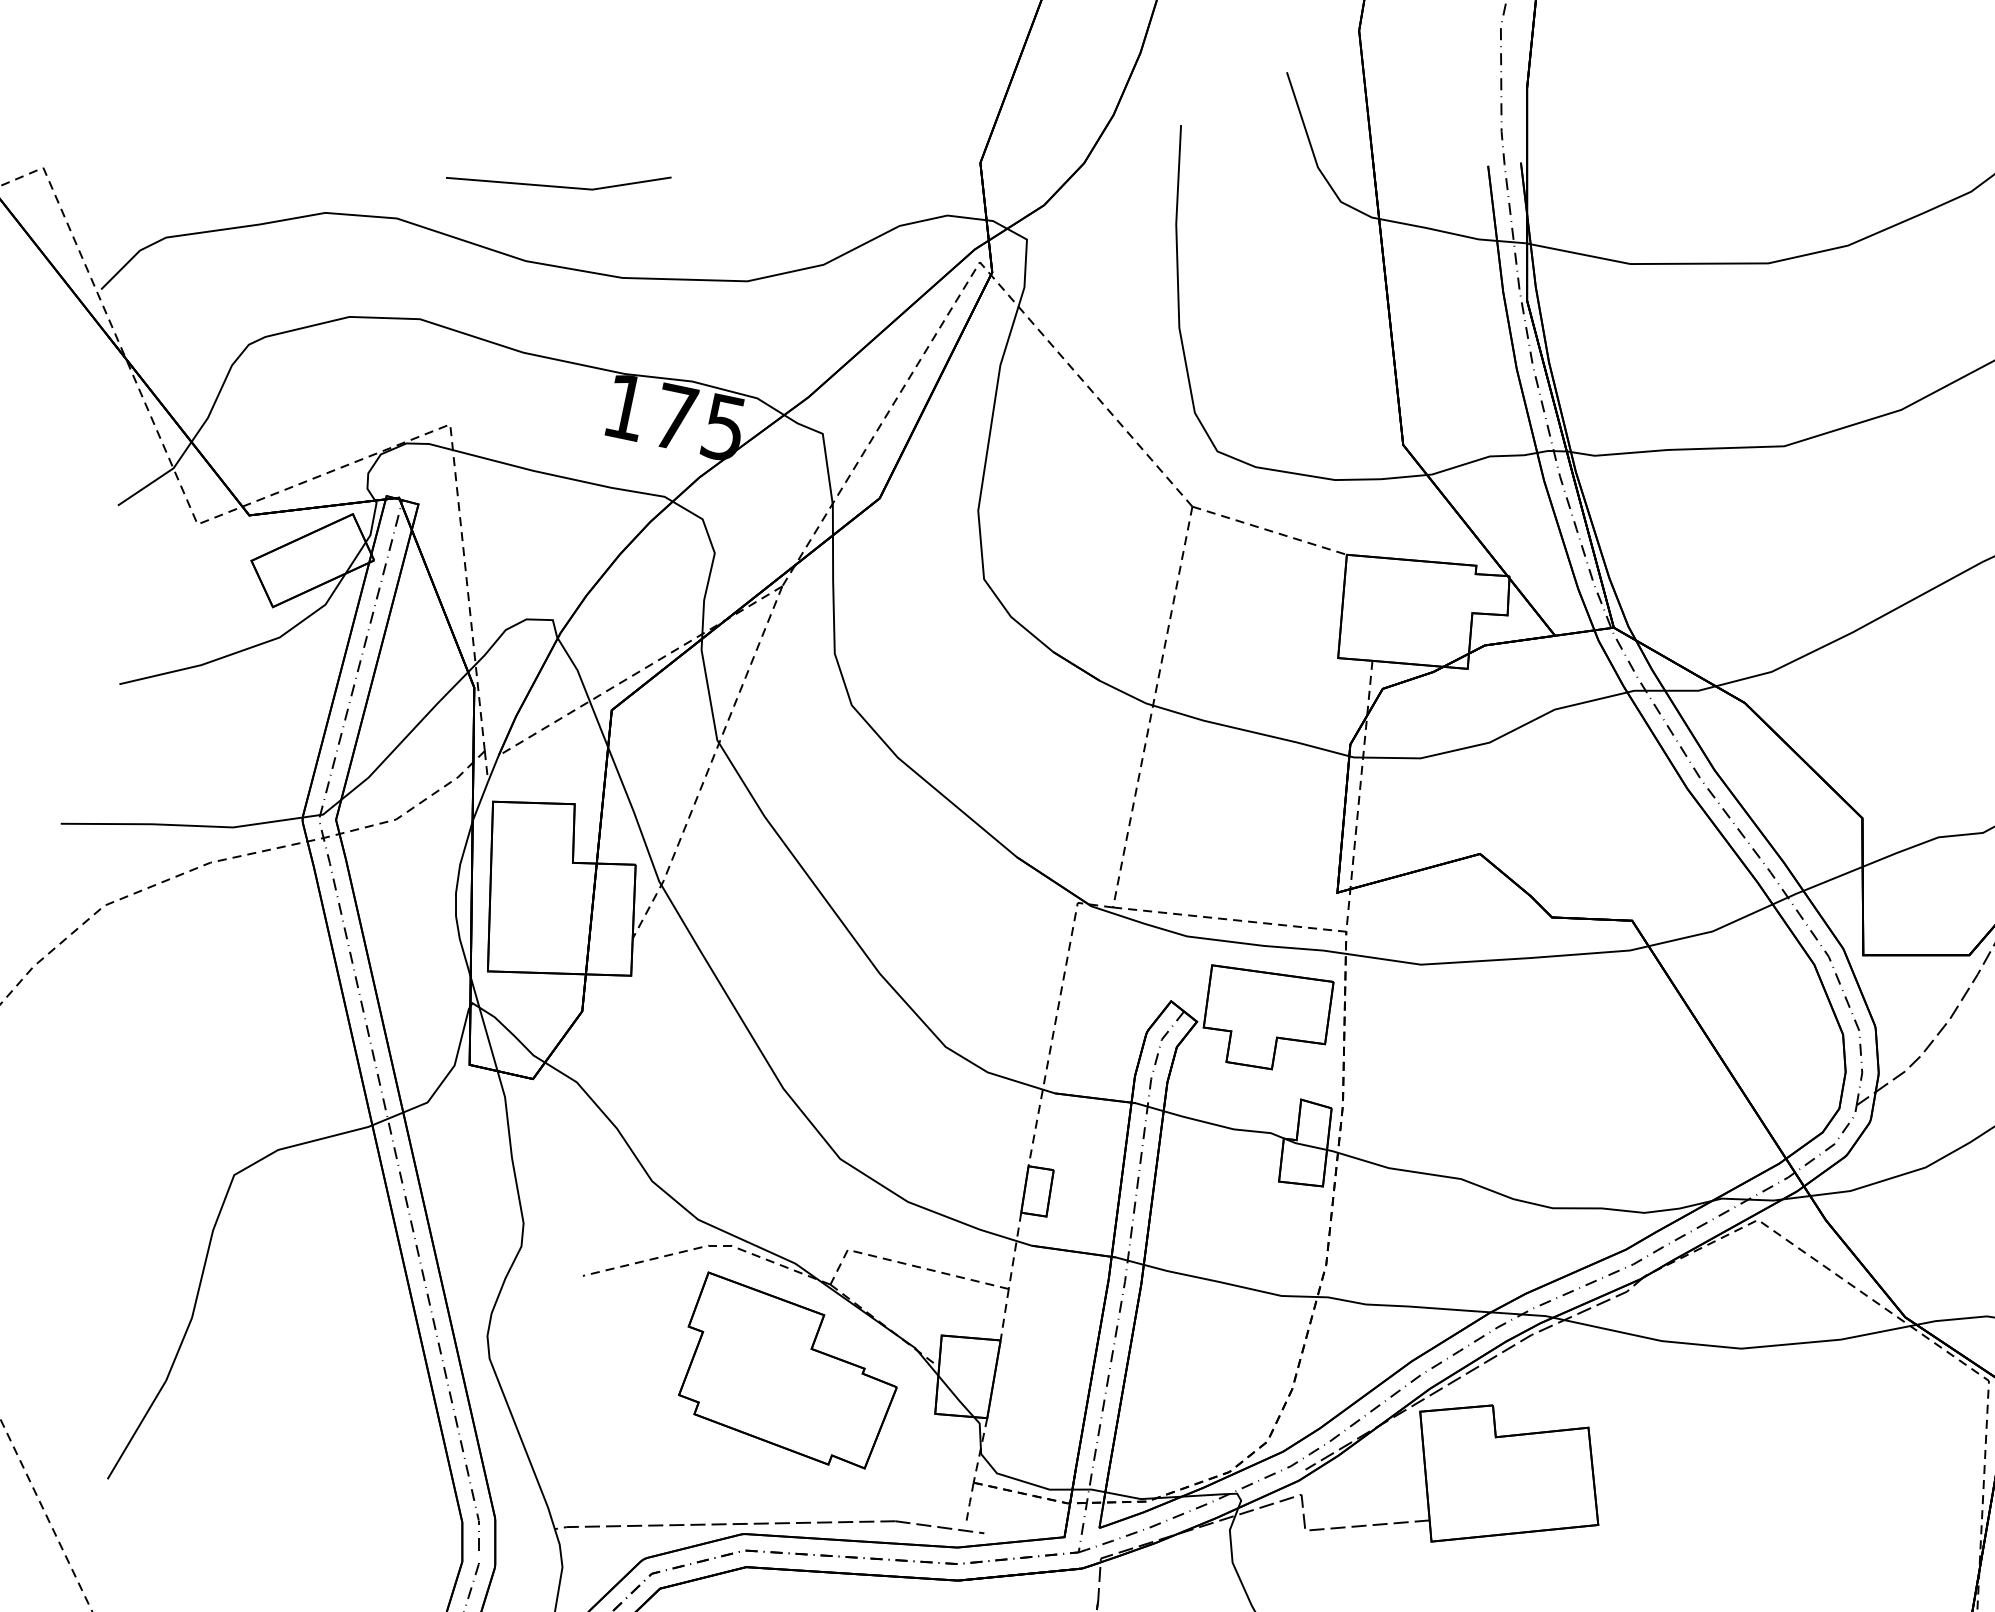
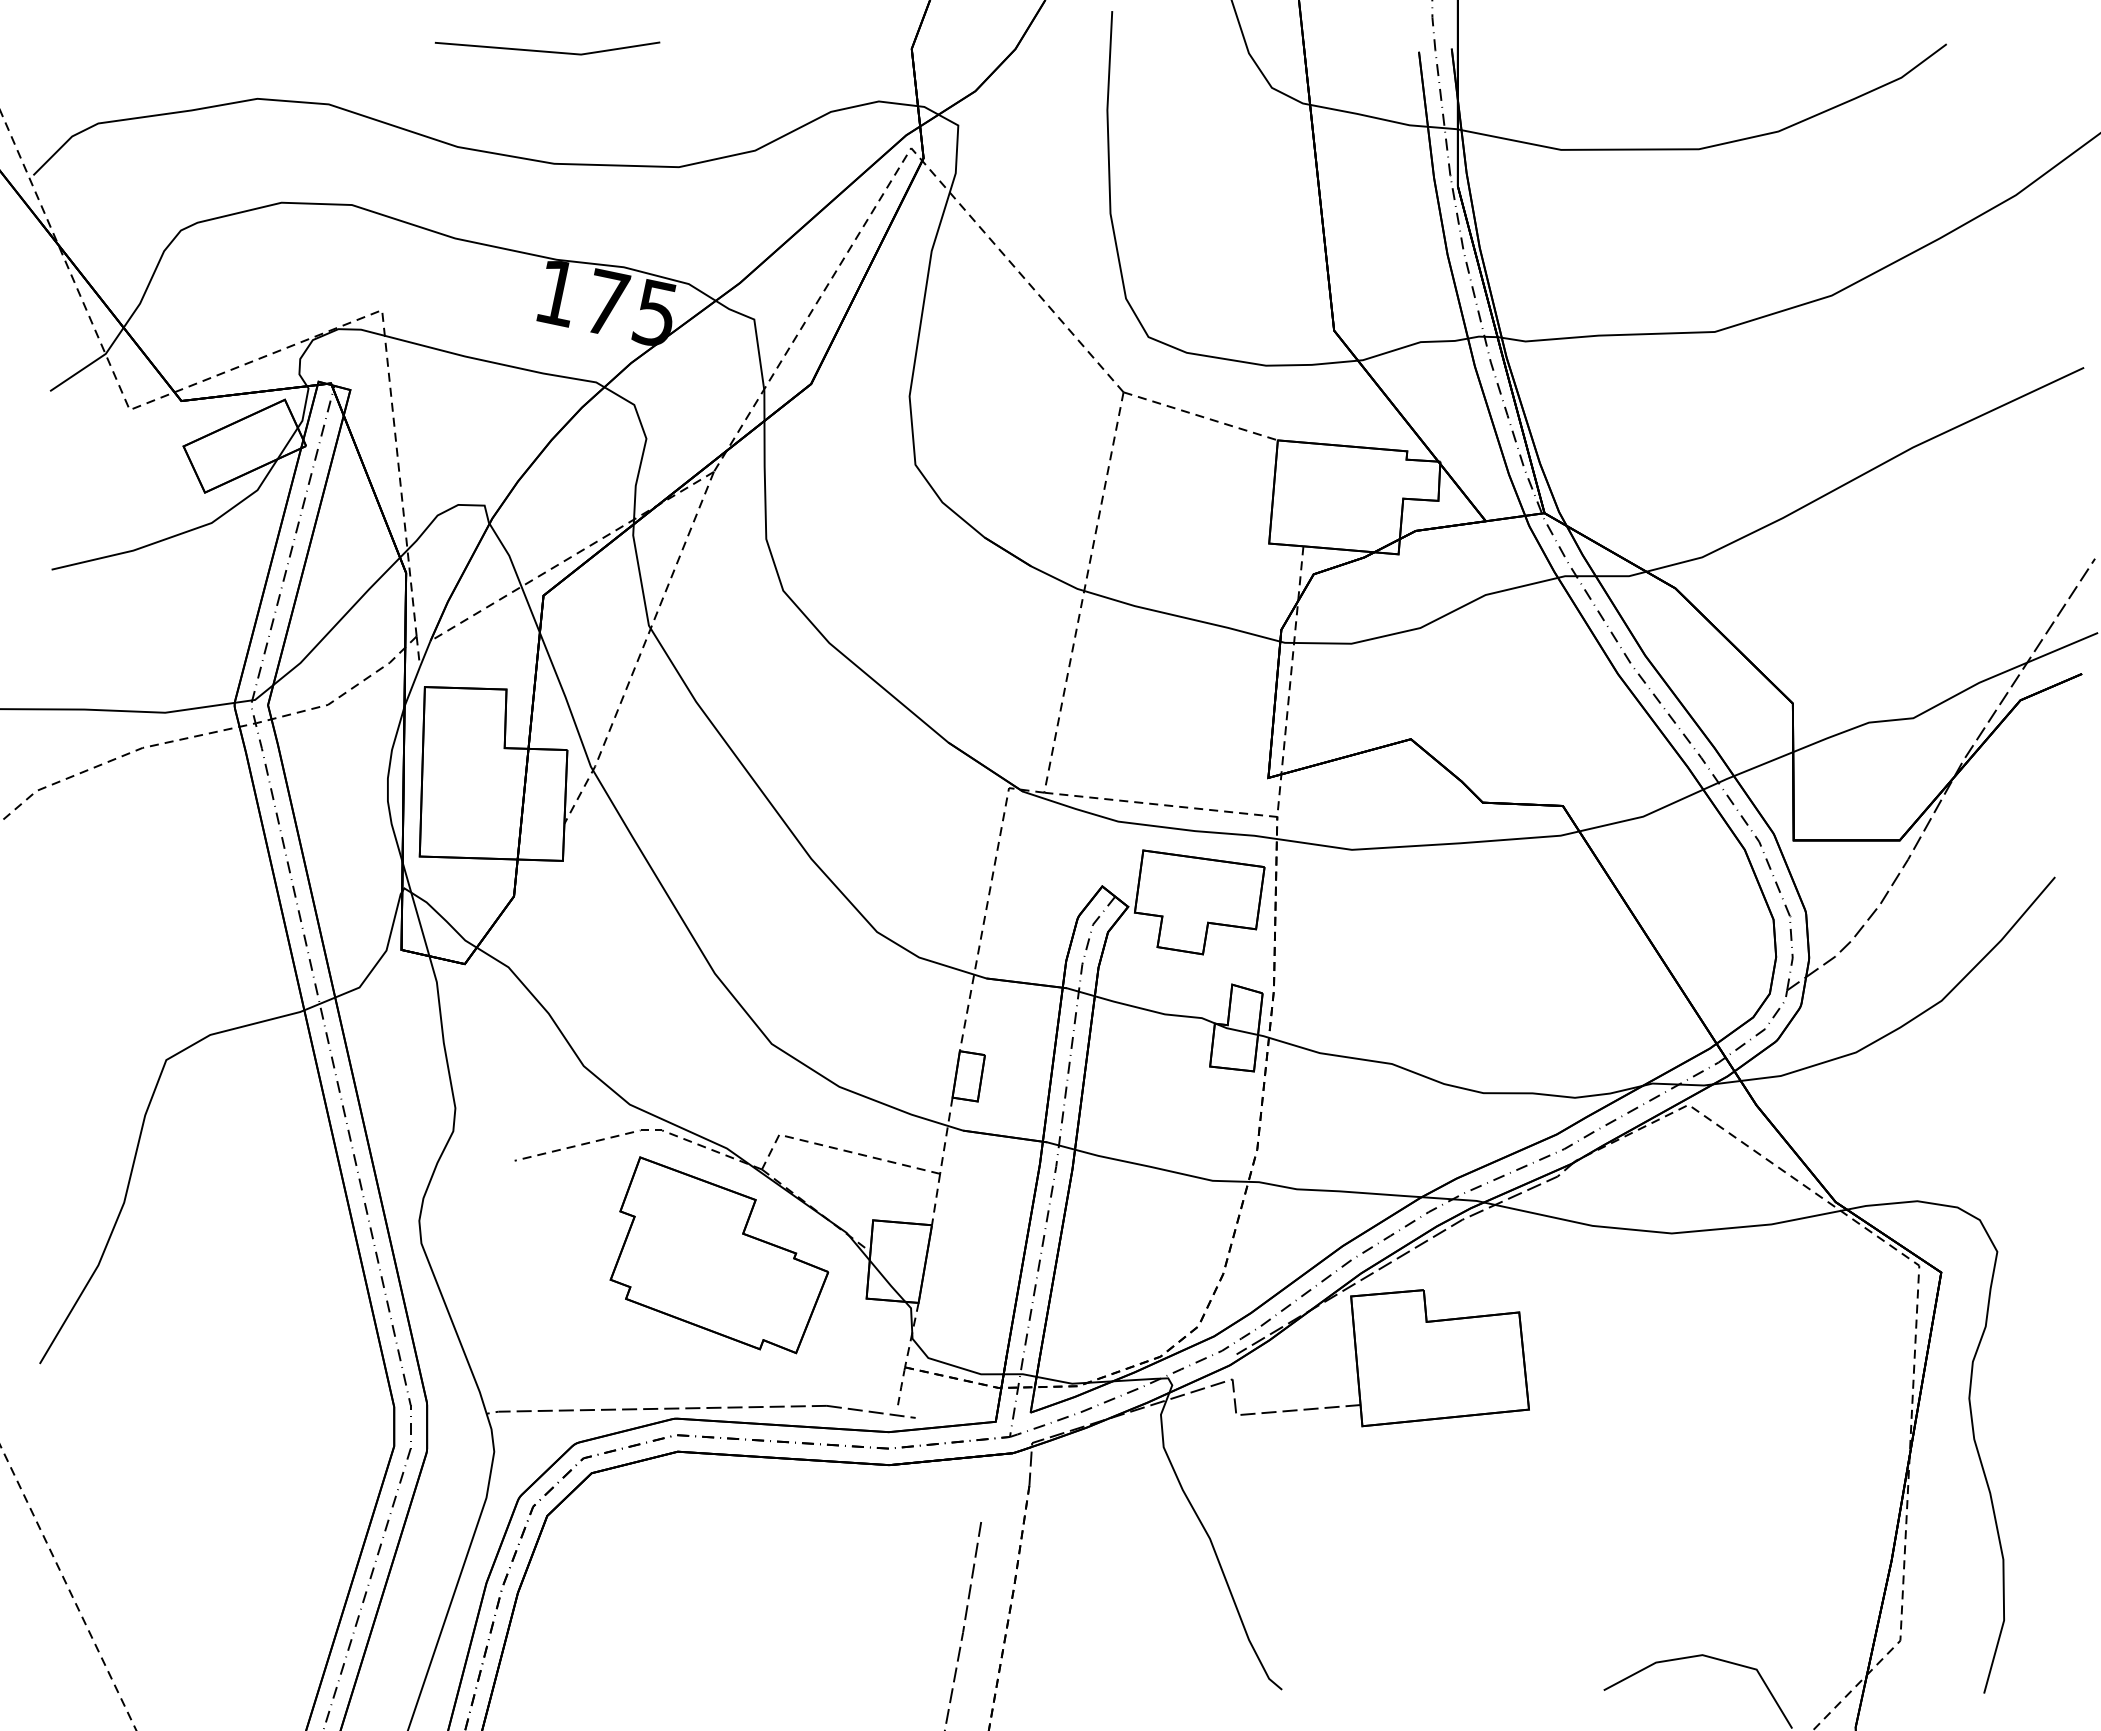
line: (557, 185) -> (546, 50), moved

